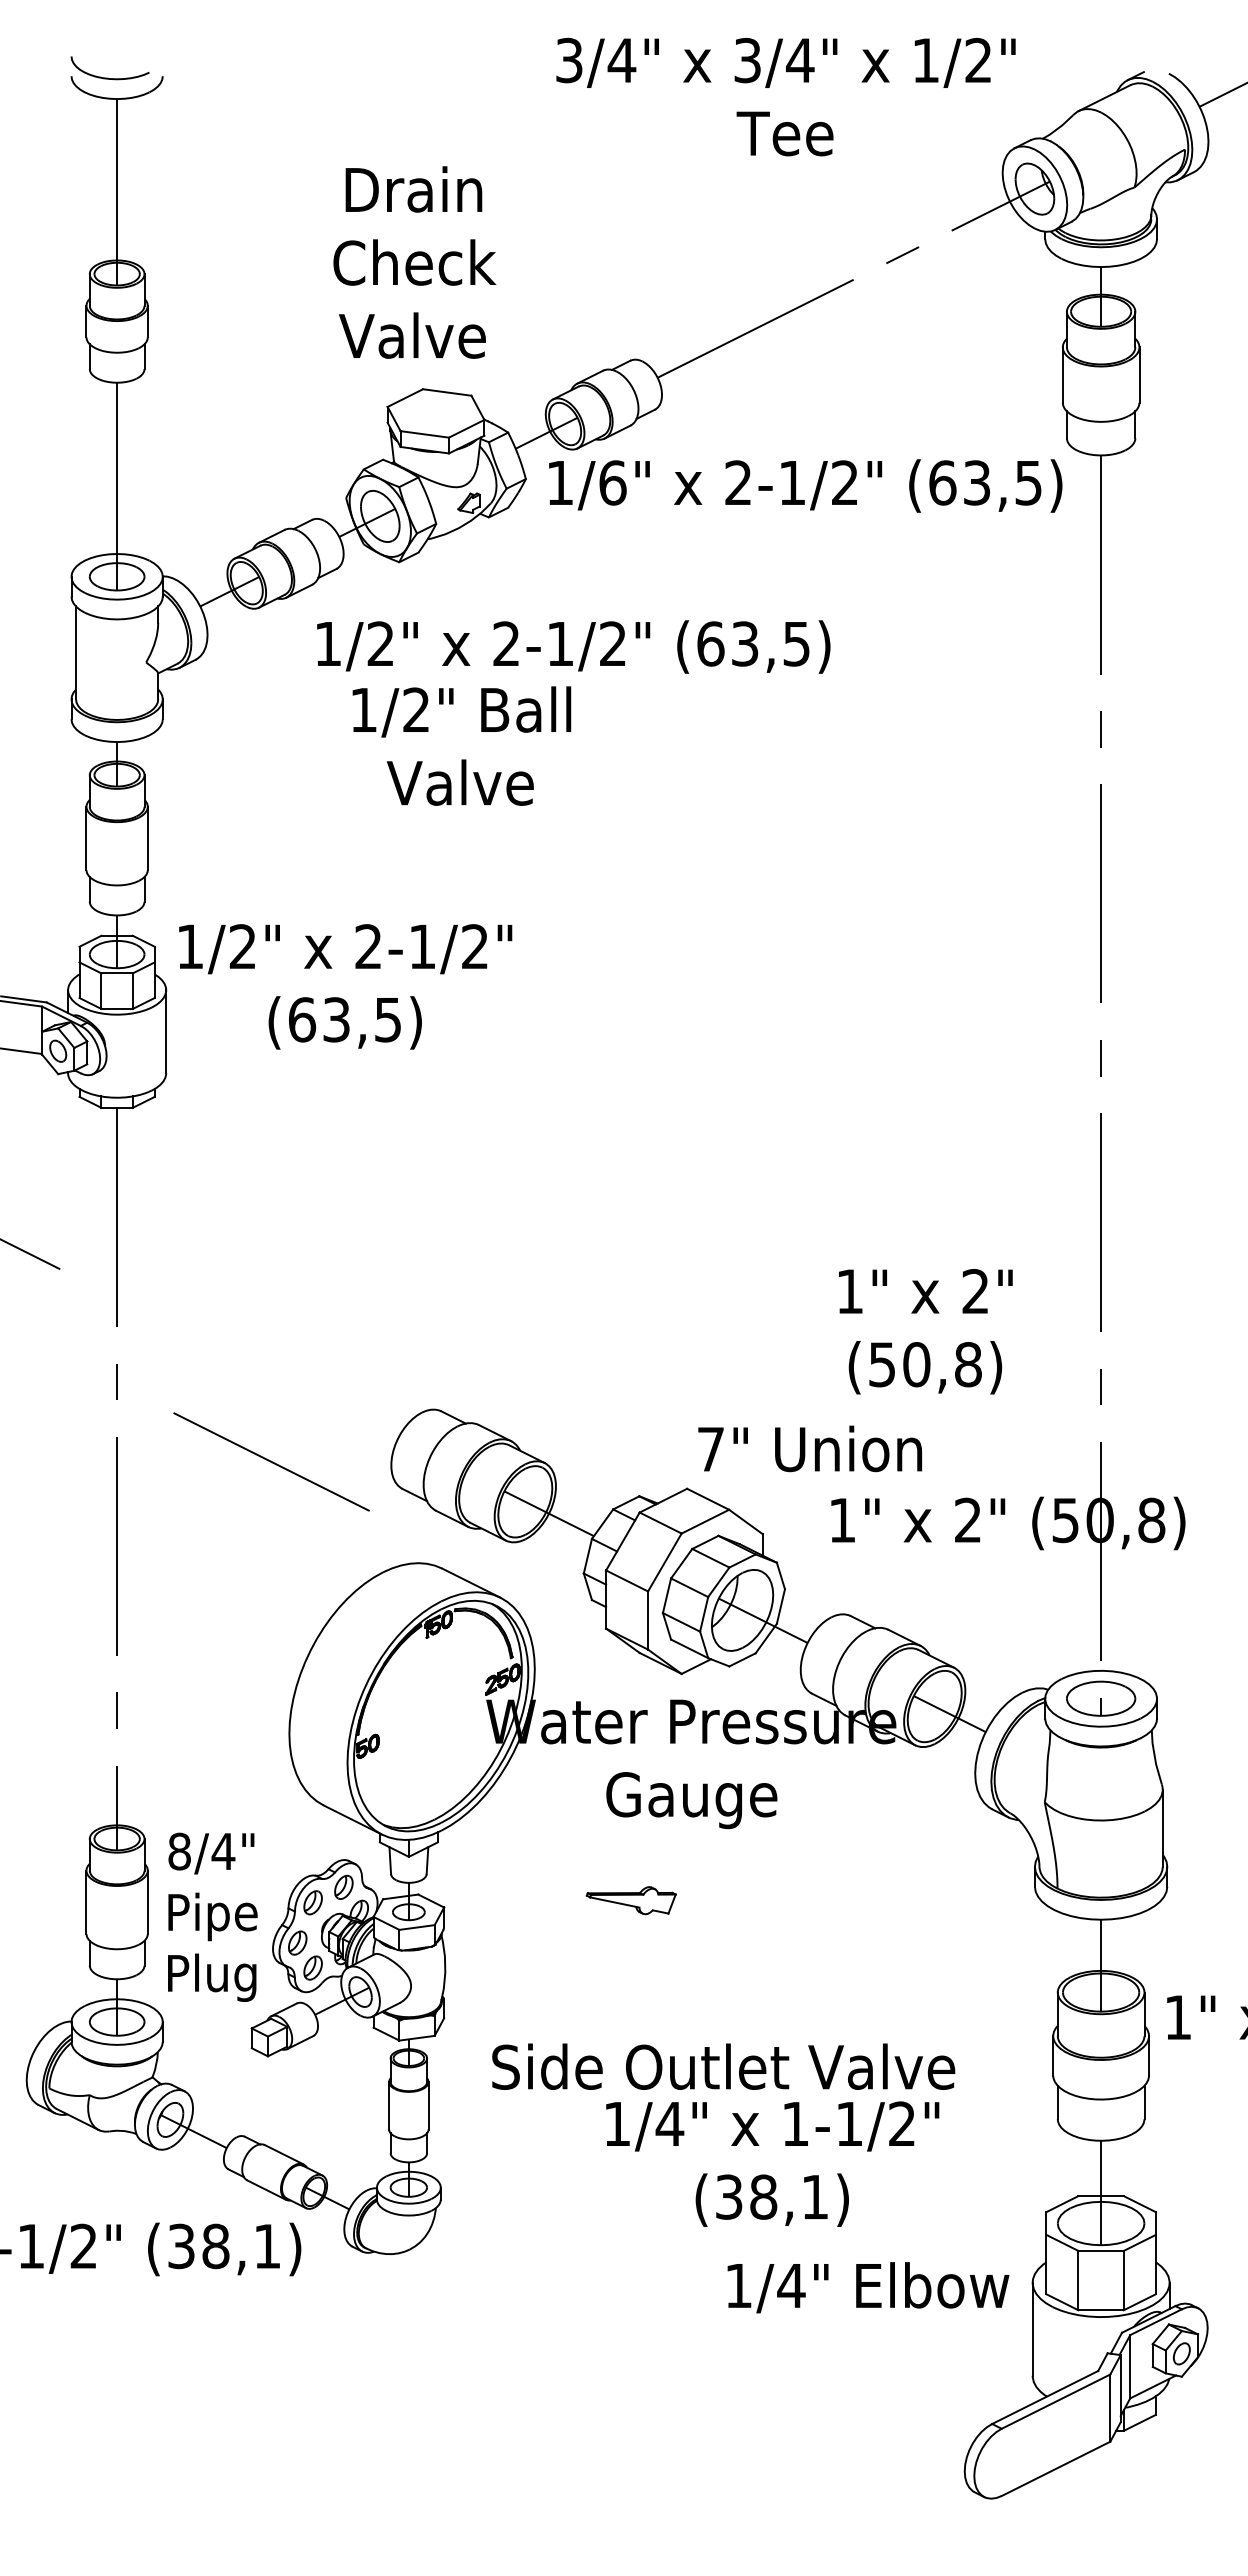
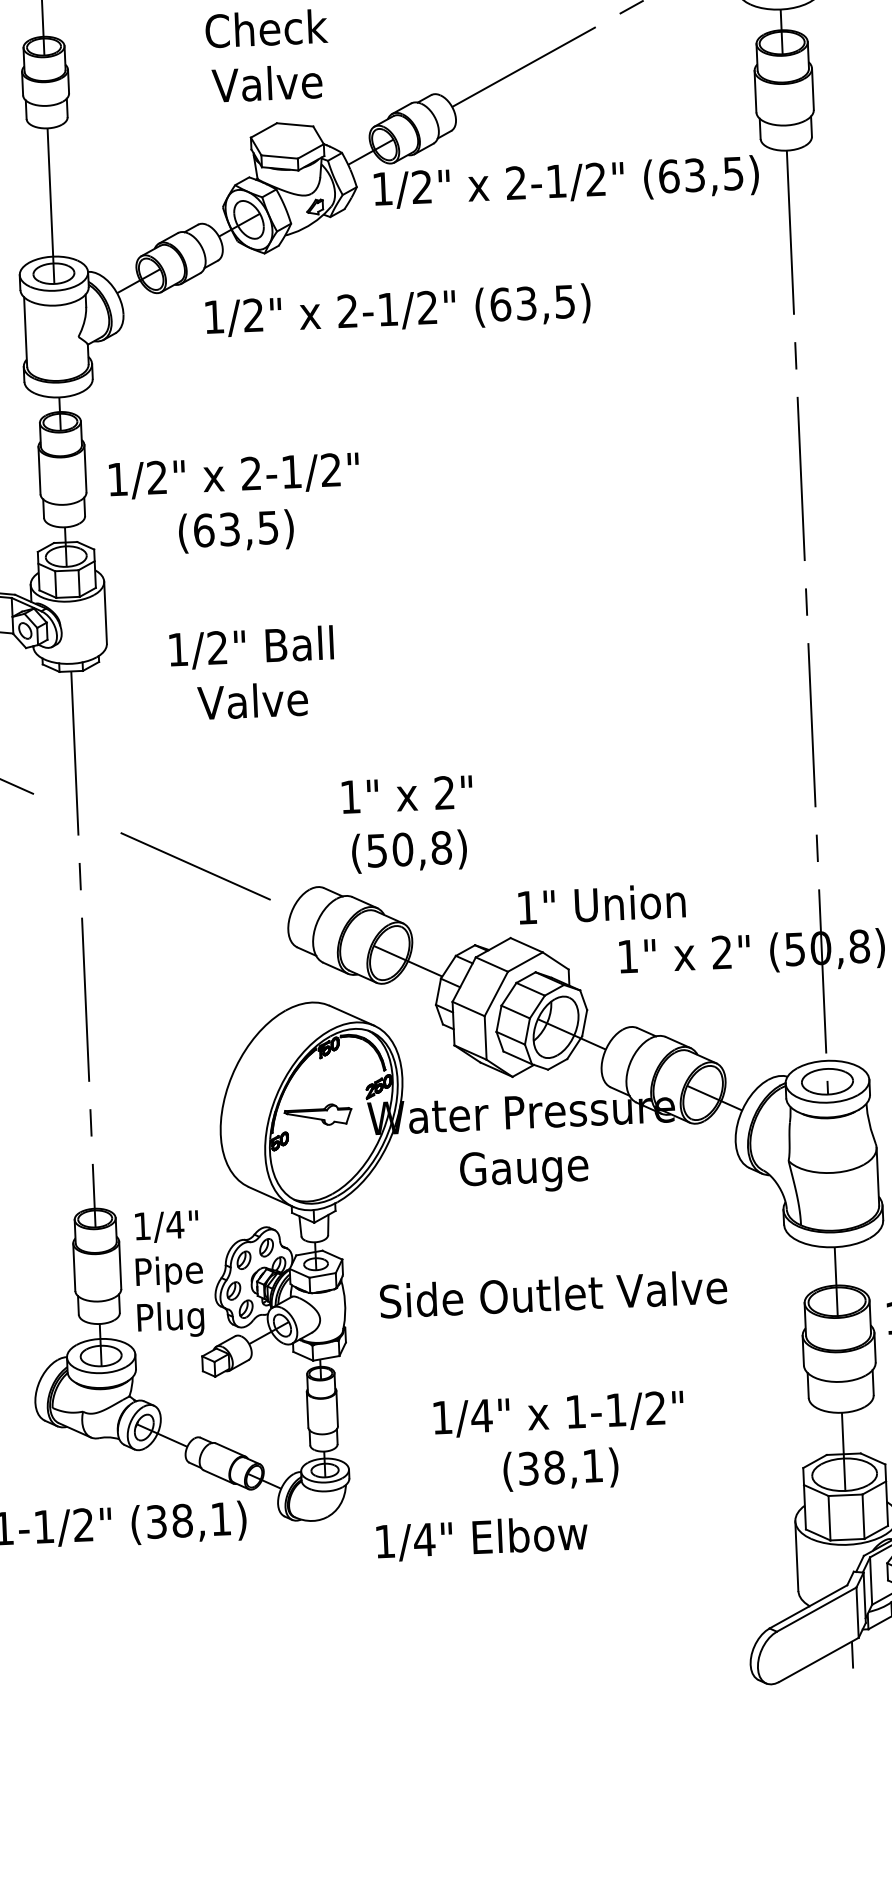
text: (612, 482) -> (421, 186), 1/6" -> 1/2"
text: (461, 745) -> (252, 672), moved
text: (345, 986) -> (235, 504), moved
text: (925, 1331) -> (408, 824), moved
text: (710, 1449) -> (526, 907), 7" -> 1"
line: (271, 1461) -> (195, 866), moved
text: (179, 1851) -> (142, 1226), 8/4" -> 1/4"
part: (630, 1900) -> (317, 1115), moved
text: (723, 2066) -> (553, 1293), moved
text: (772, 2163) -> (559, 1442), moved
text: (868, 2287) -> (482, 1538), moved
line: (1101, 2464) -> (852, 1655), added

